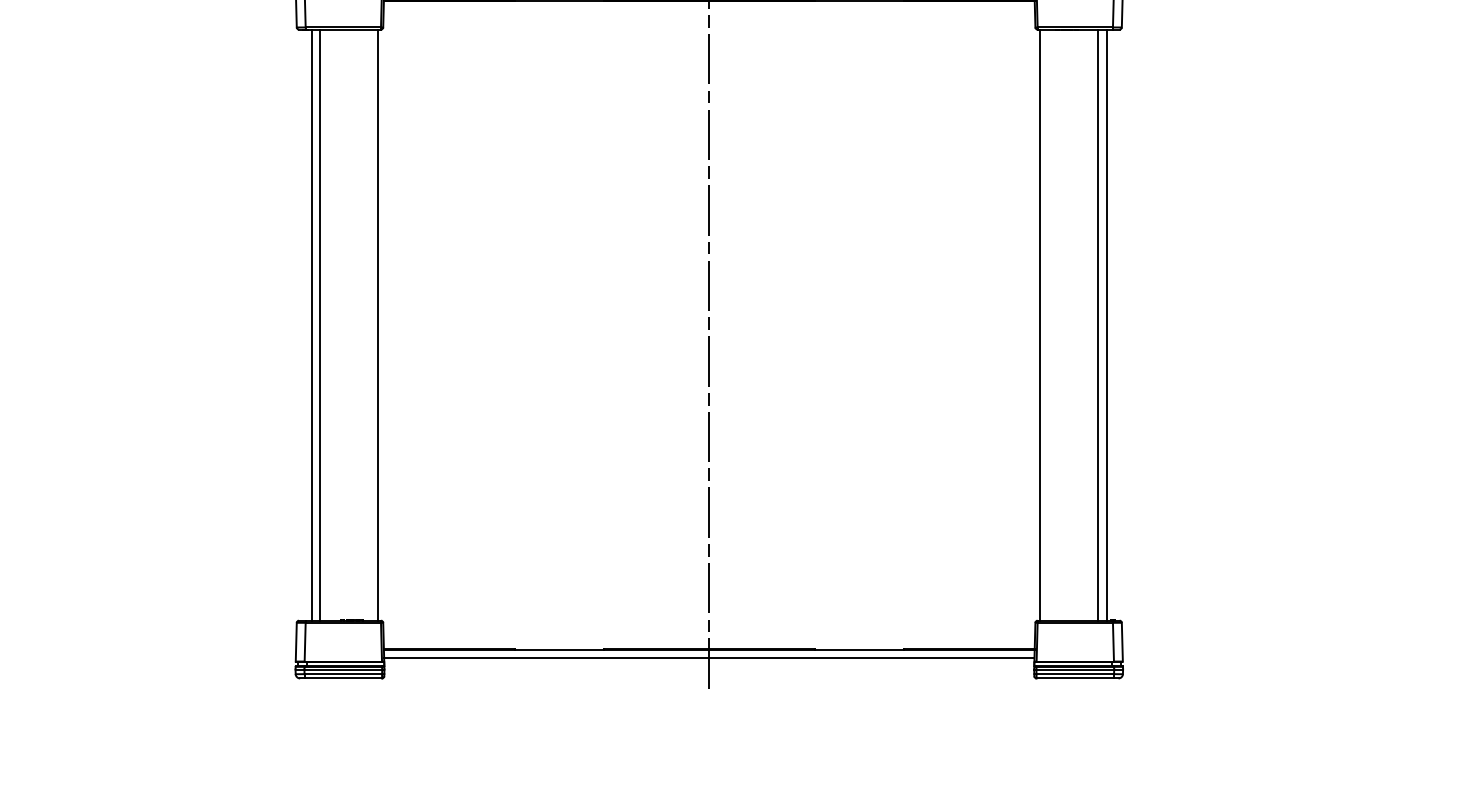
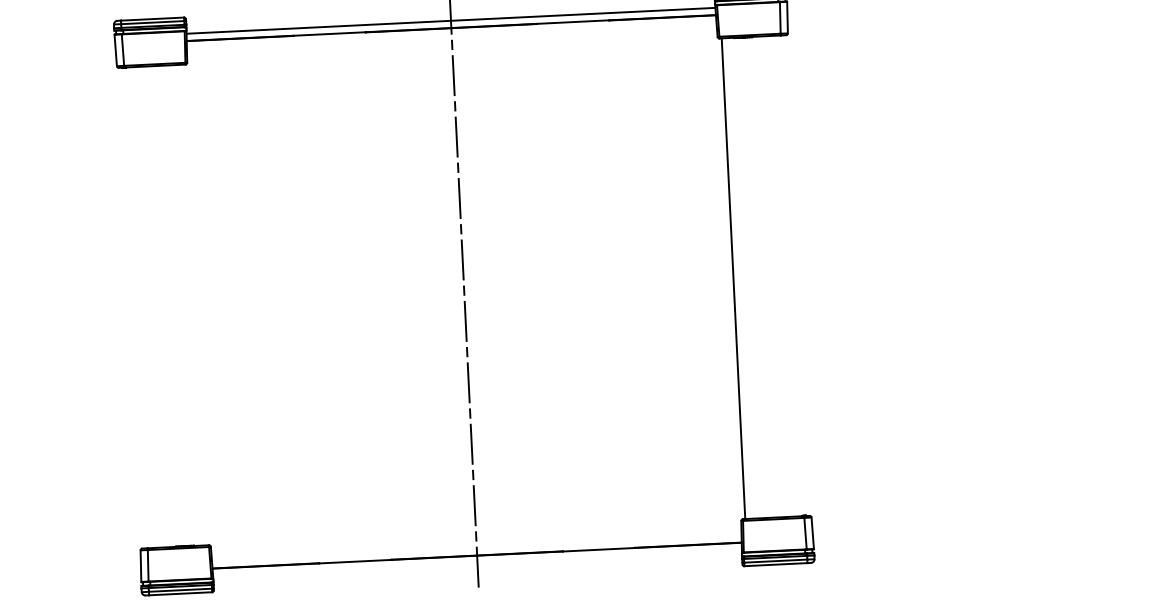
line: (311, 324) -> (140, 307), removed
line: (320, 324) -> (148, 306), removed
line: (378, 324) -> (195, 304), removed
line: (1098, 324) -> (780, 275), removed
line: (1107, 324) -> (788, 275), removed
line: (709, 658) -> (477, 562), removed

